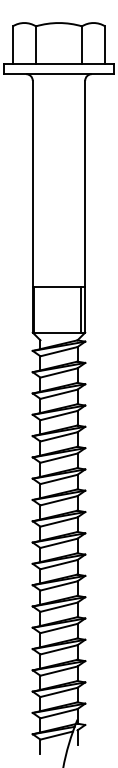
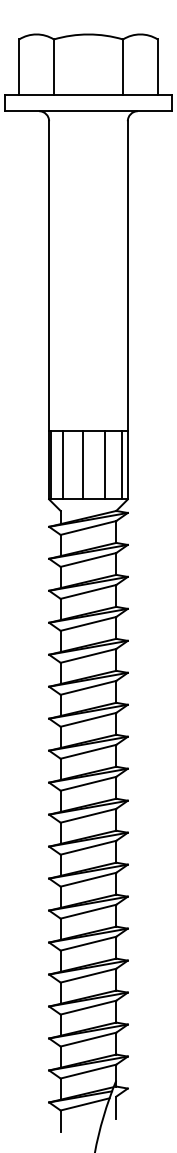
line: (41, 309) -> (62, 464), added
line: (55, 309) -> (83, 464), added
line: (69, 309) -> (104, 464), added

